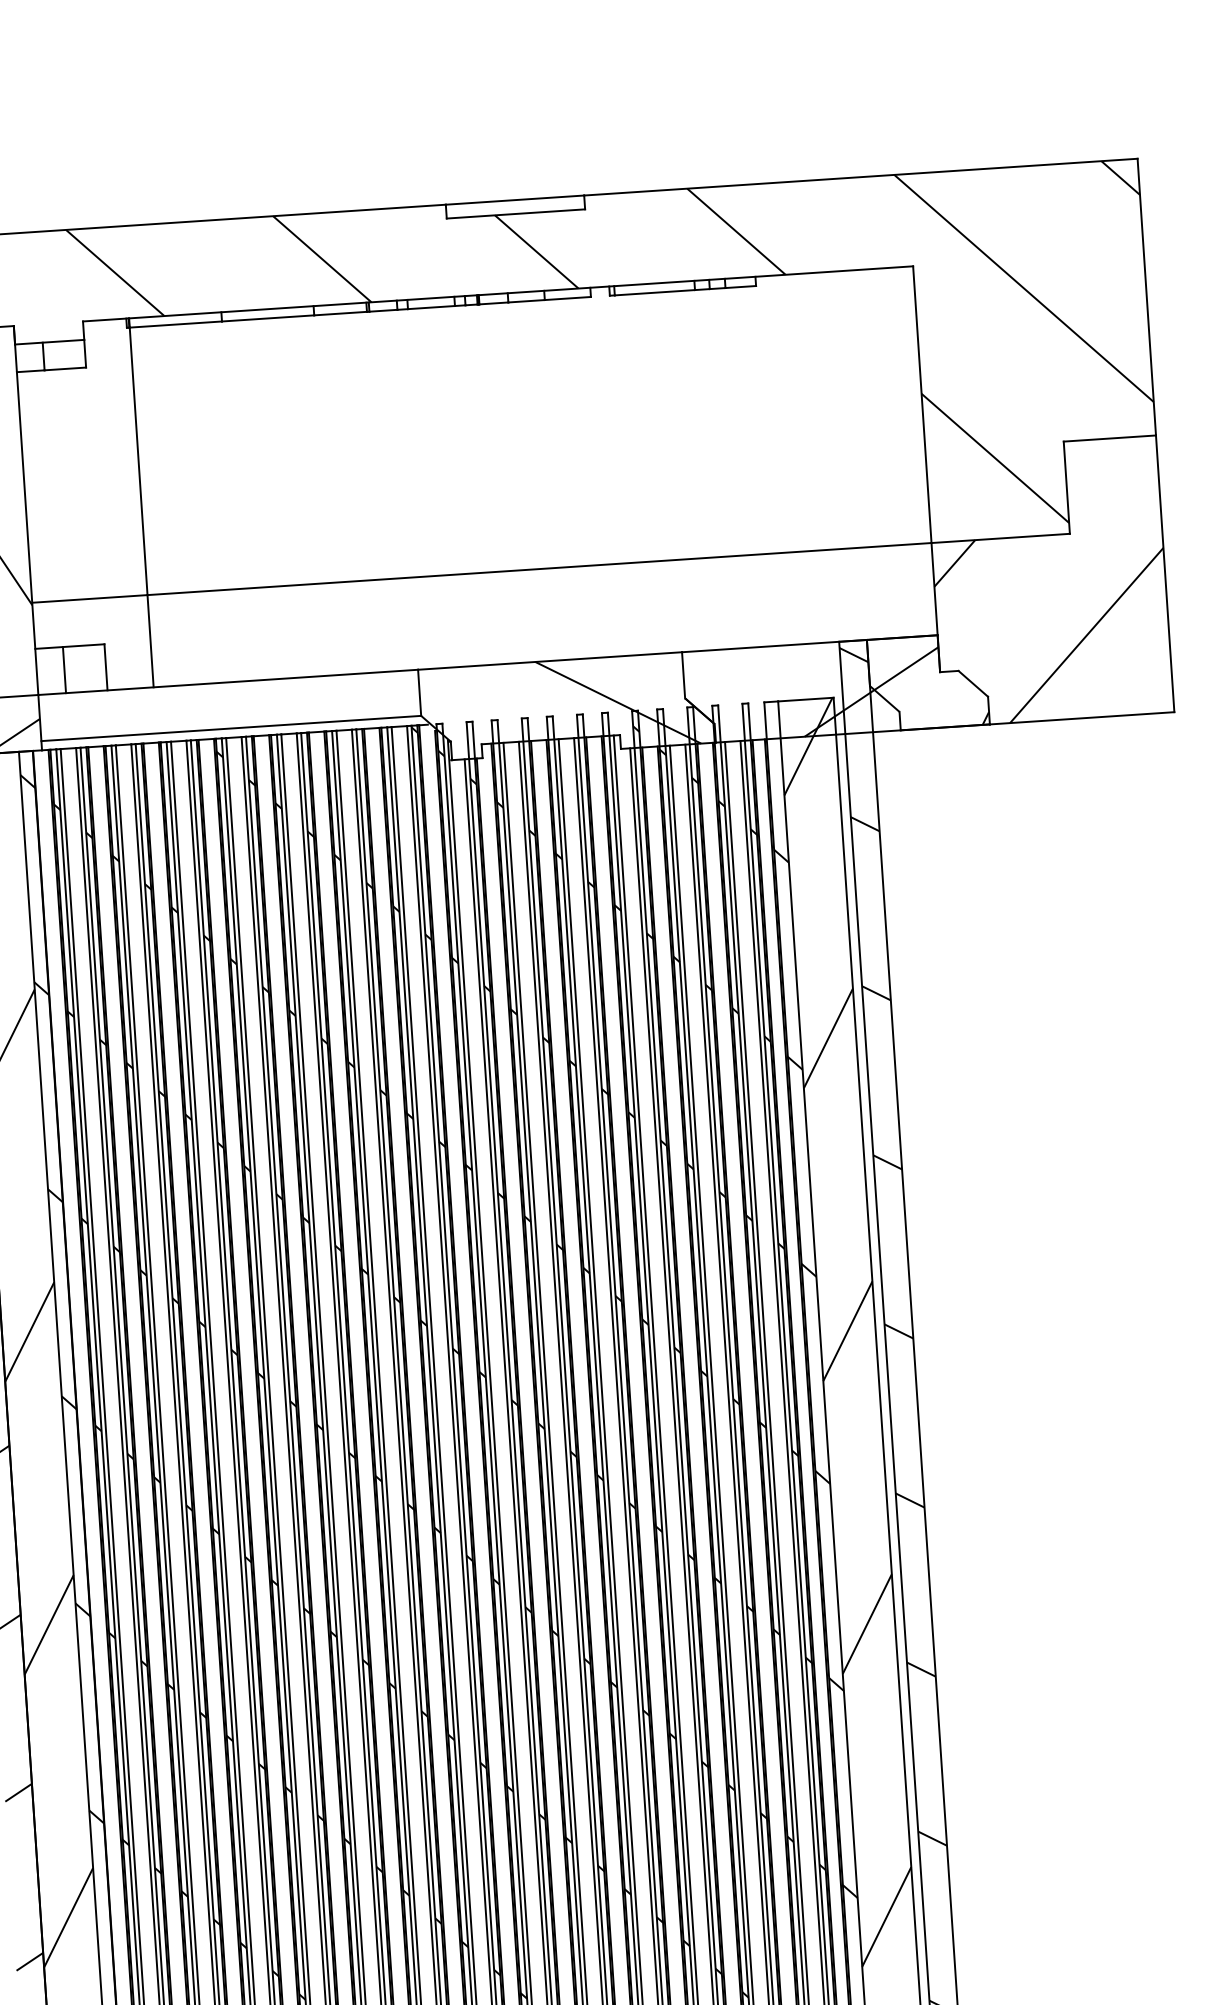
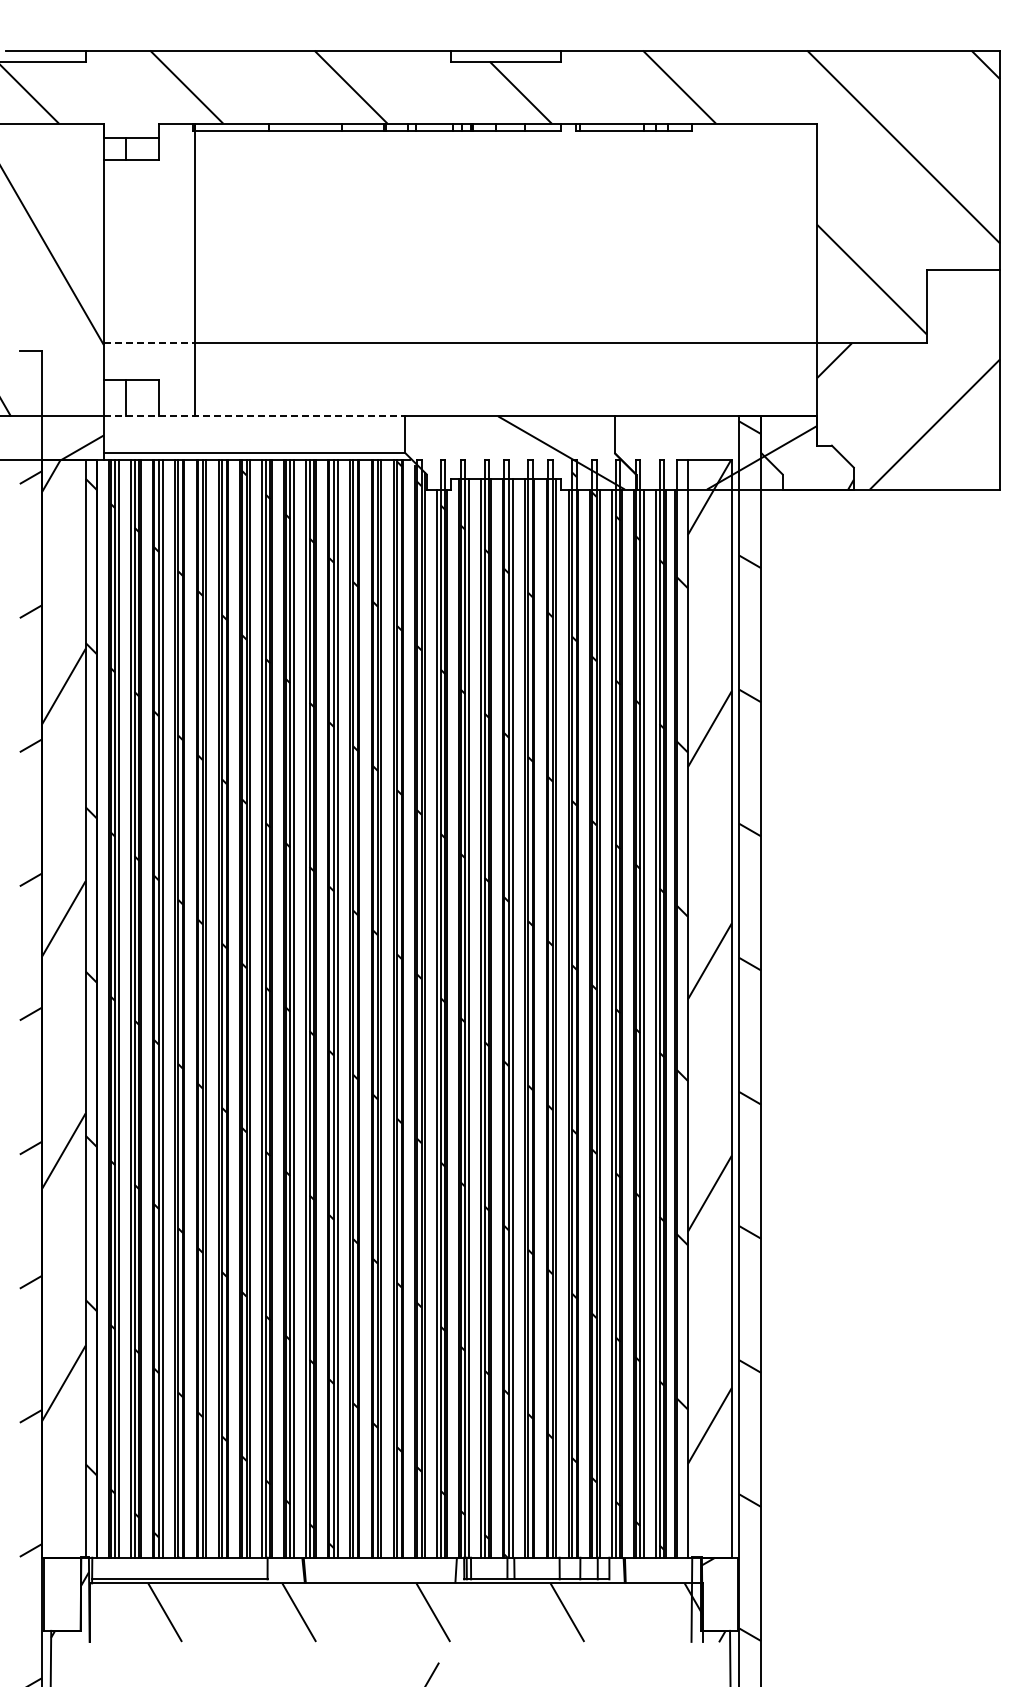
line: (89, 599) -> (149, 343), solid -> dashed
line: (228, 682) -> (254, 416), solid -> dashed

